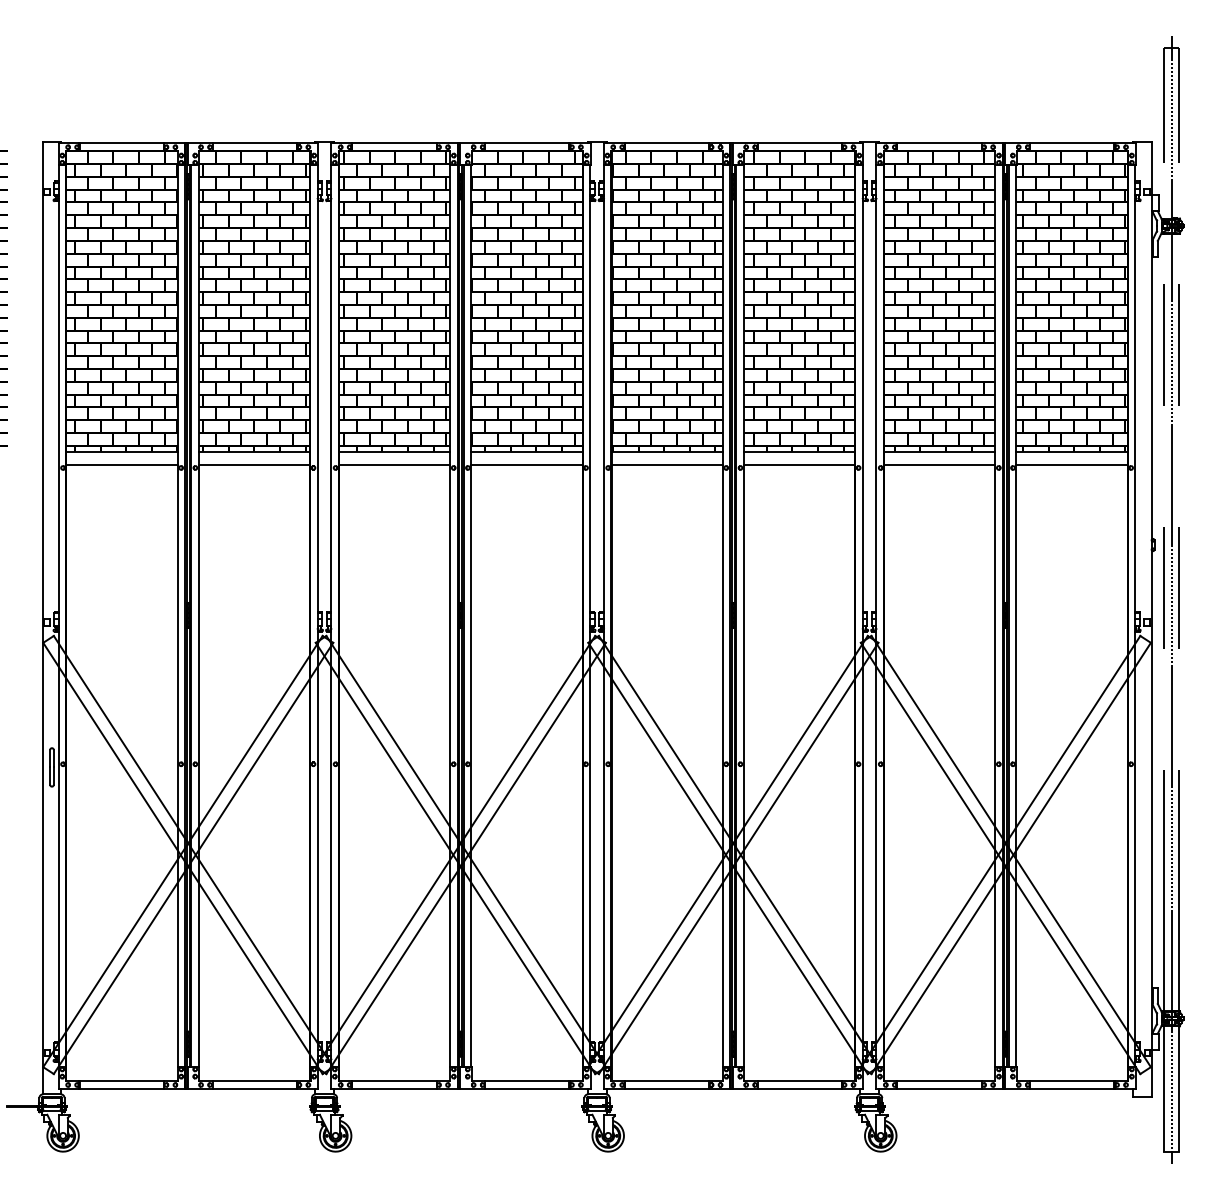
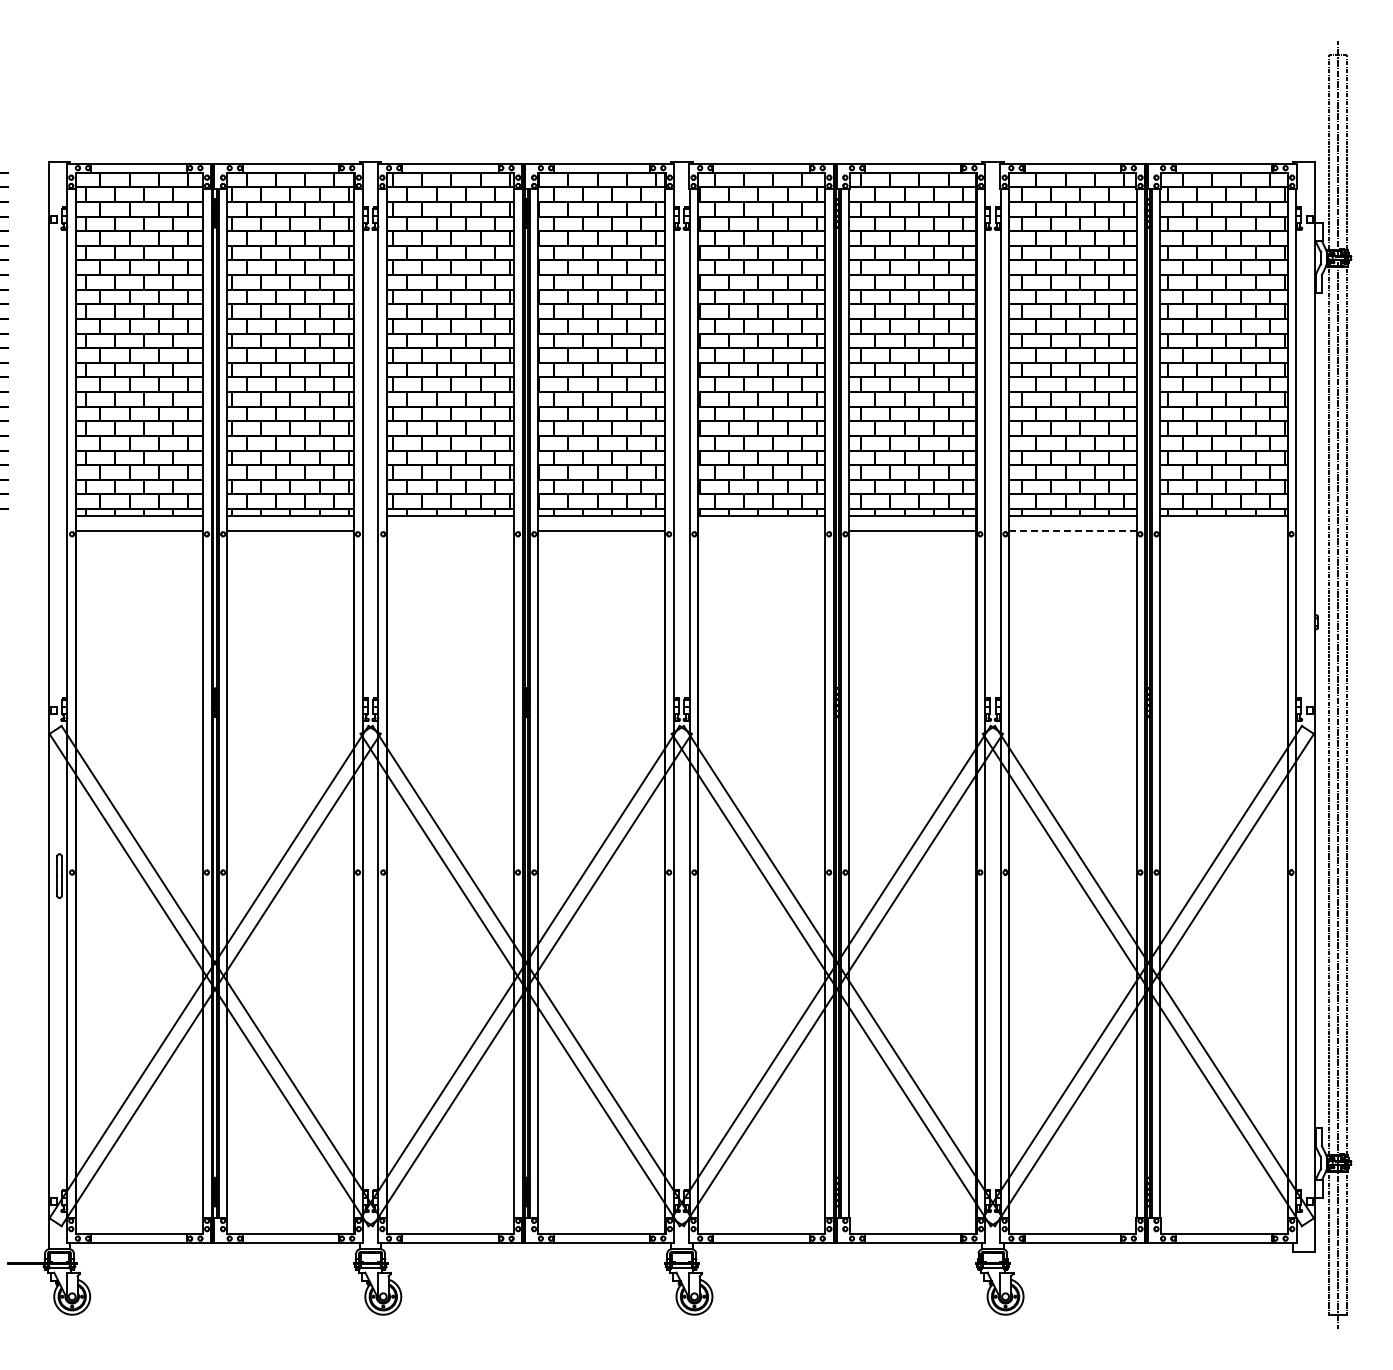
line: (394, 464) -> (450, 530), removed
line: (666, 464) -> (761, 530), removed
line: (939, 464) -> (1072, 530), solid -> dashed
line: (1071, 464) -> (1223, 530), removed

